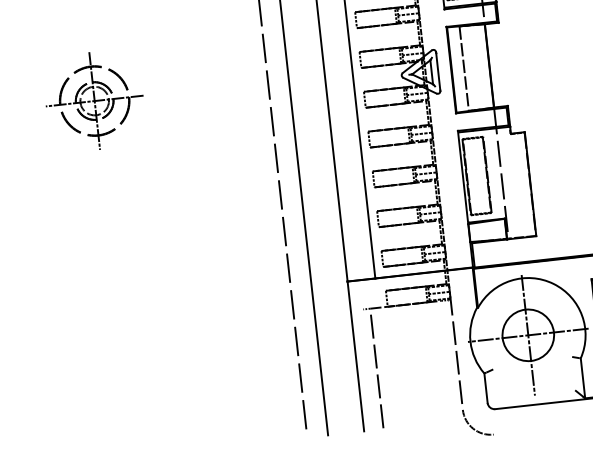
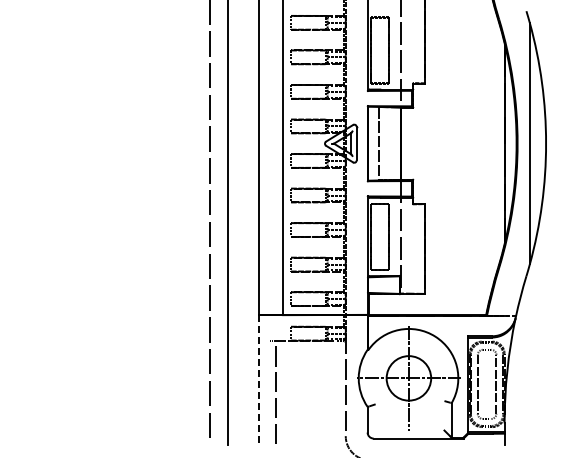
part: (94, 101) -> (59, 136), removed
line: (356, 356) -> (259, 380), solid -> dashed

